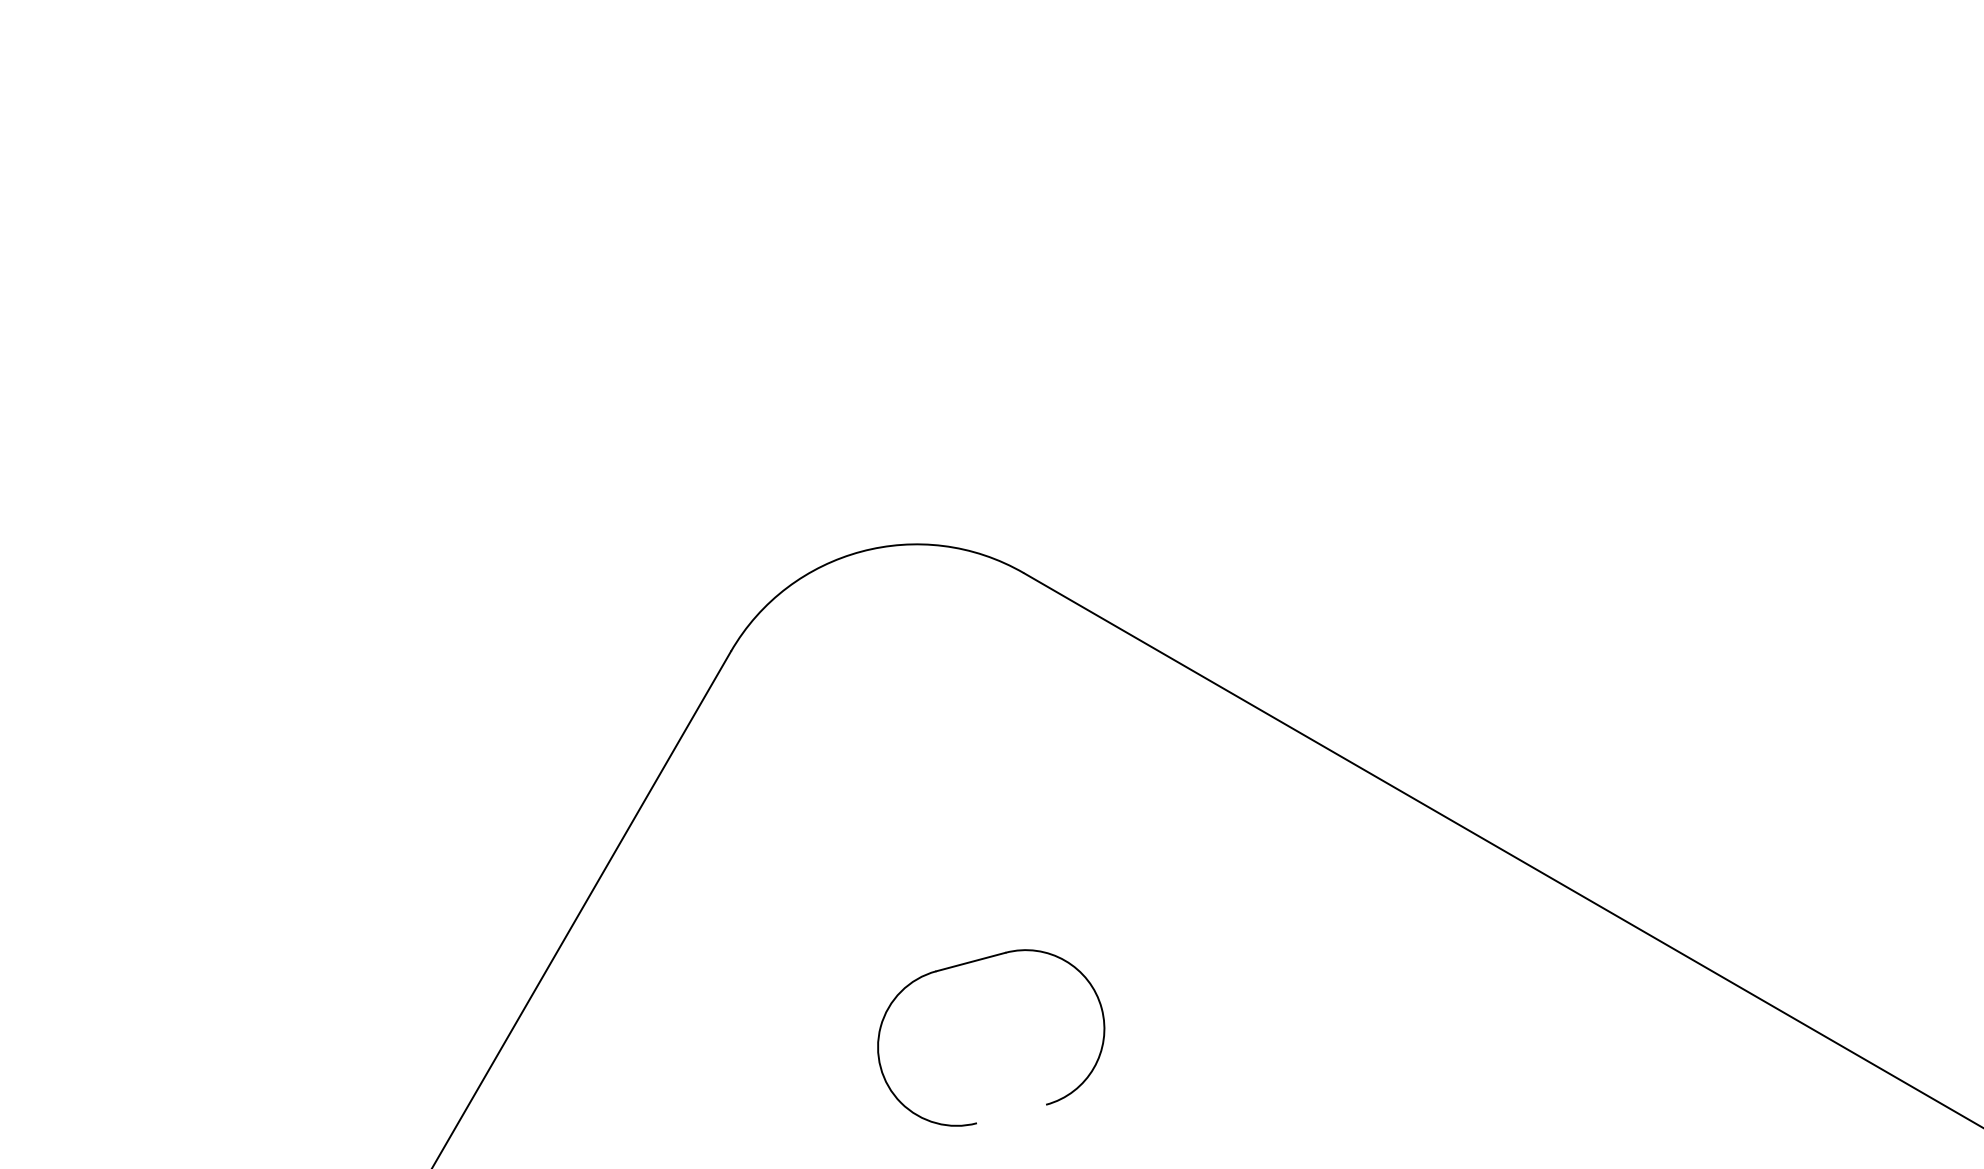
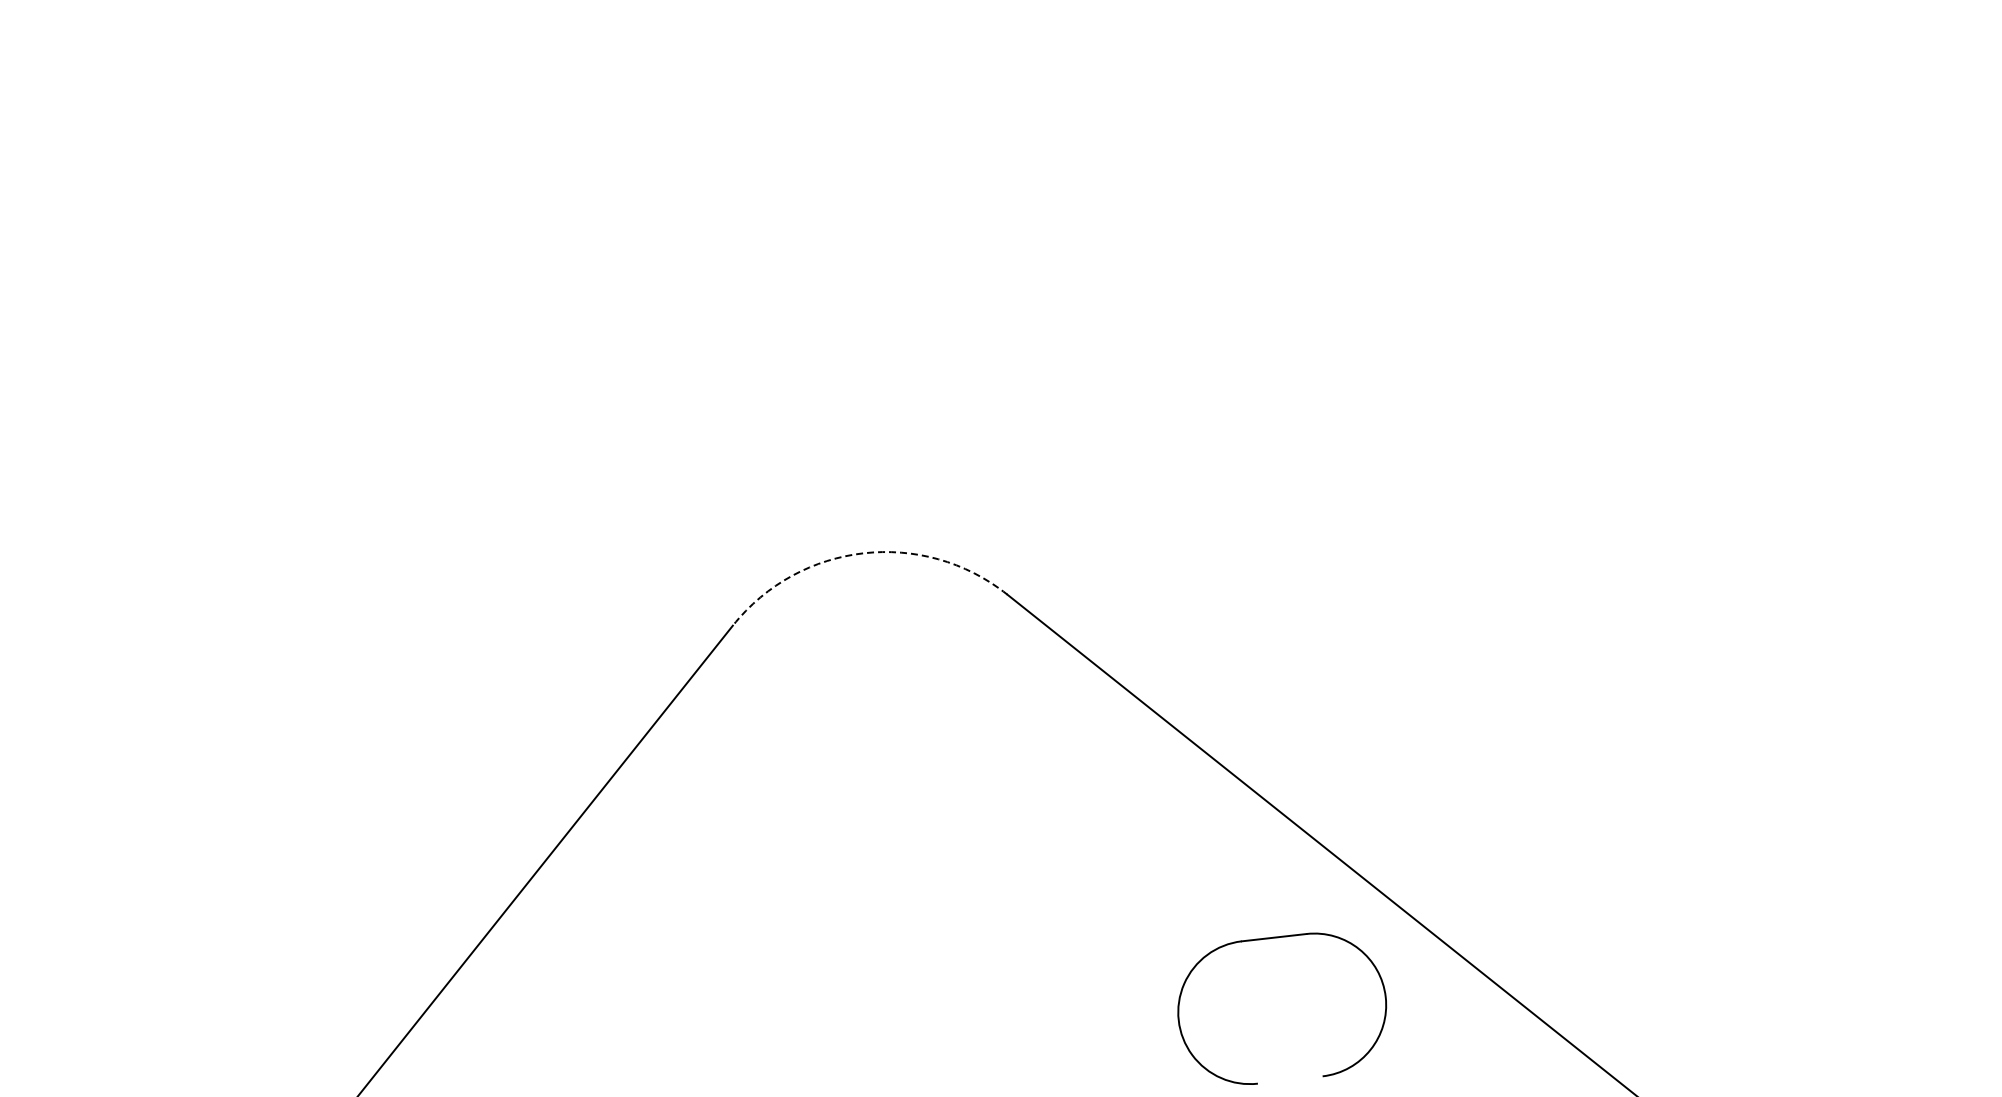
arc: (861, 551) -> (863, 553), solid -> dashed
part: (975, 962) -> (1278, 938), moved

